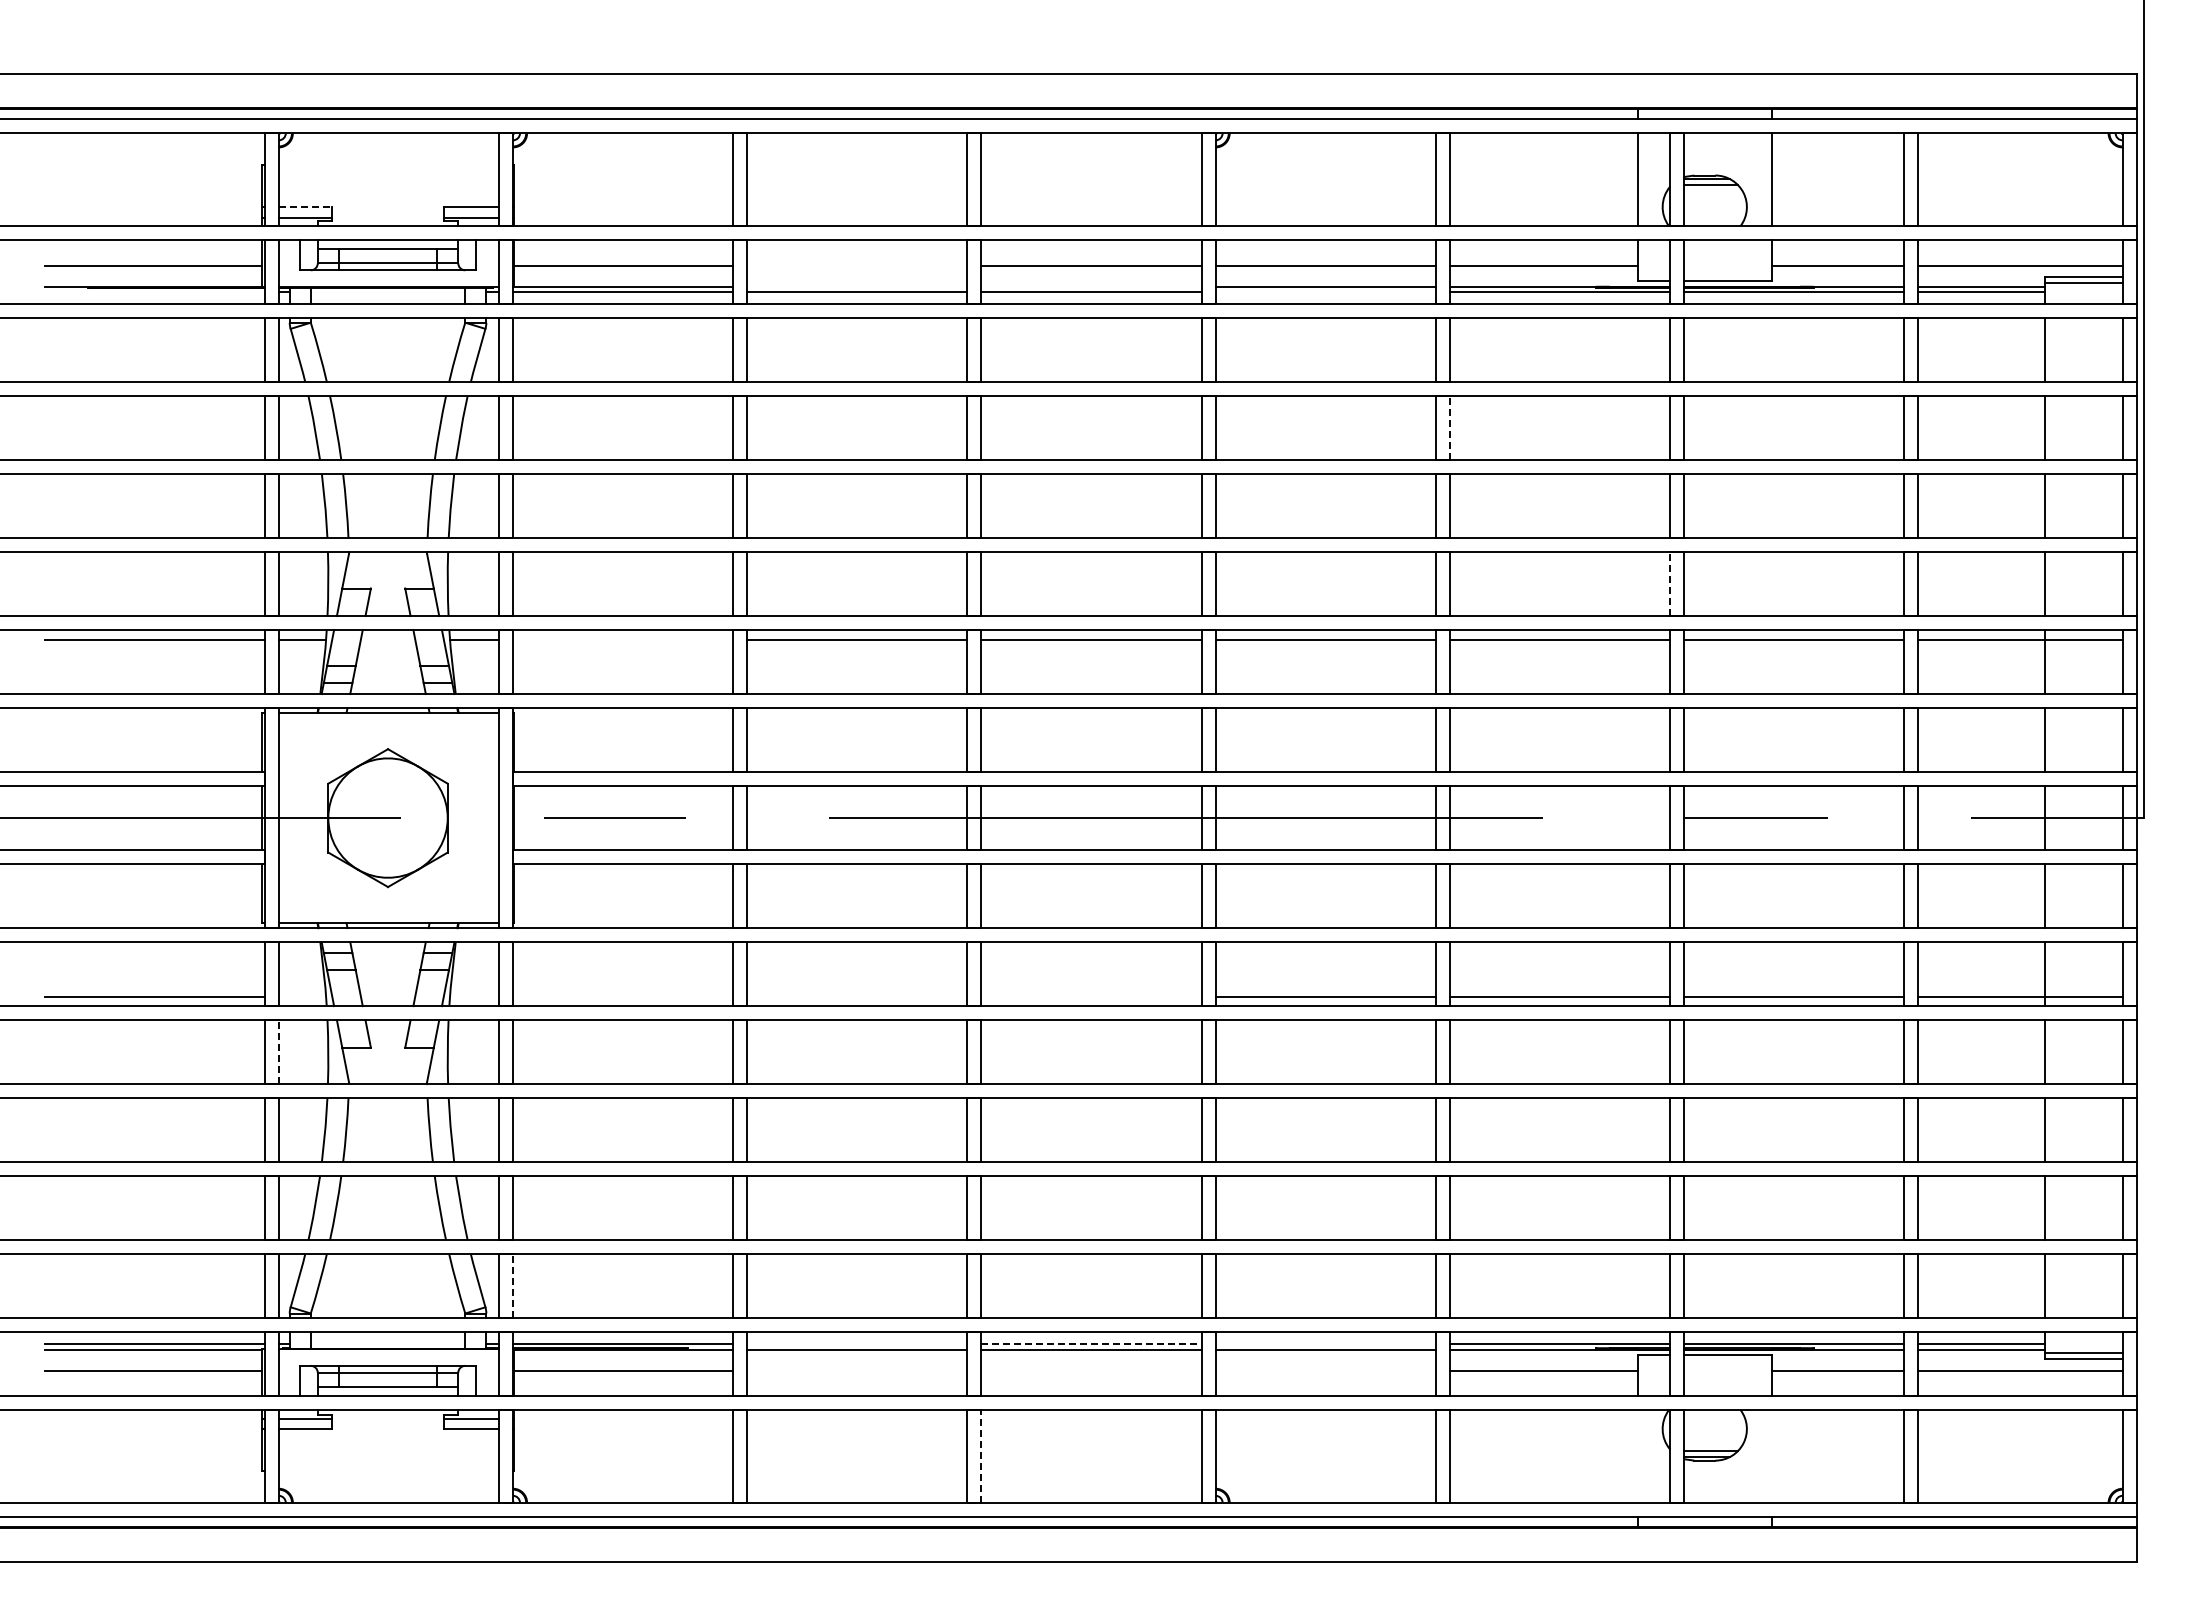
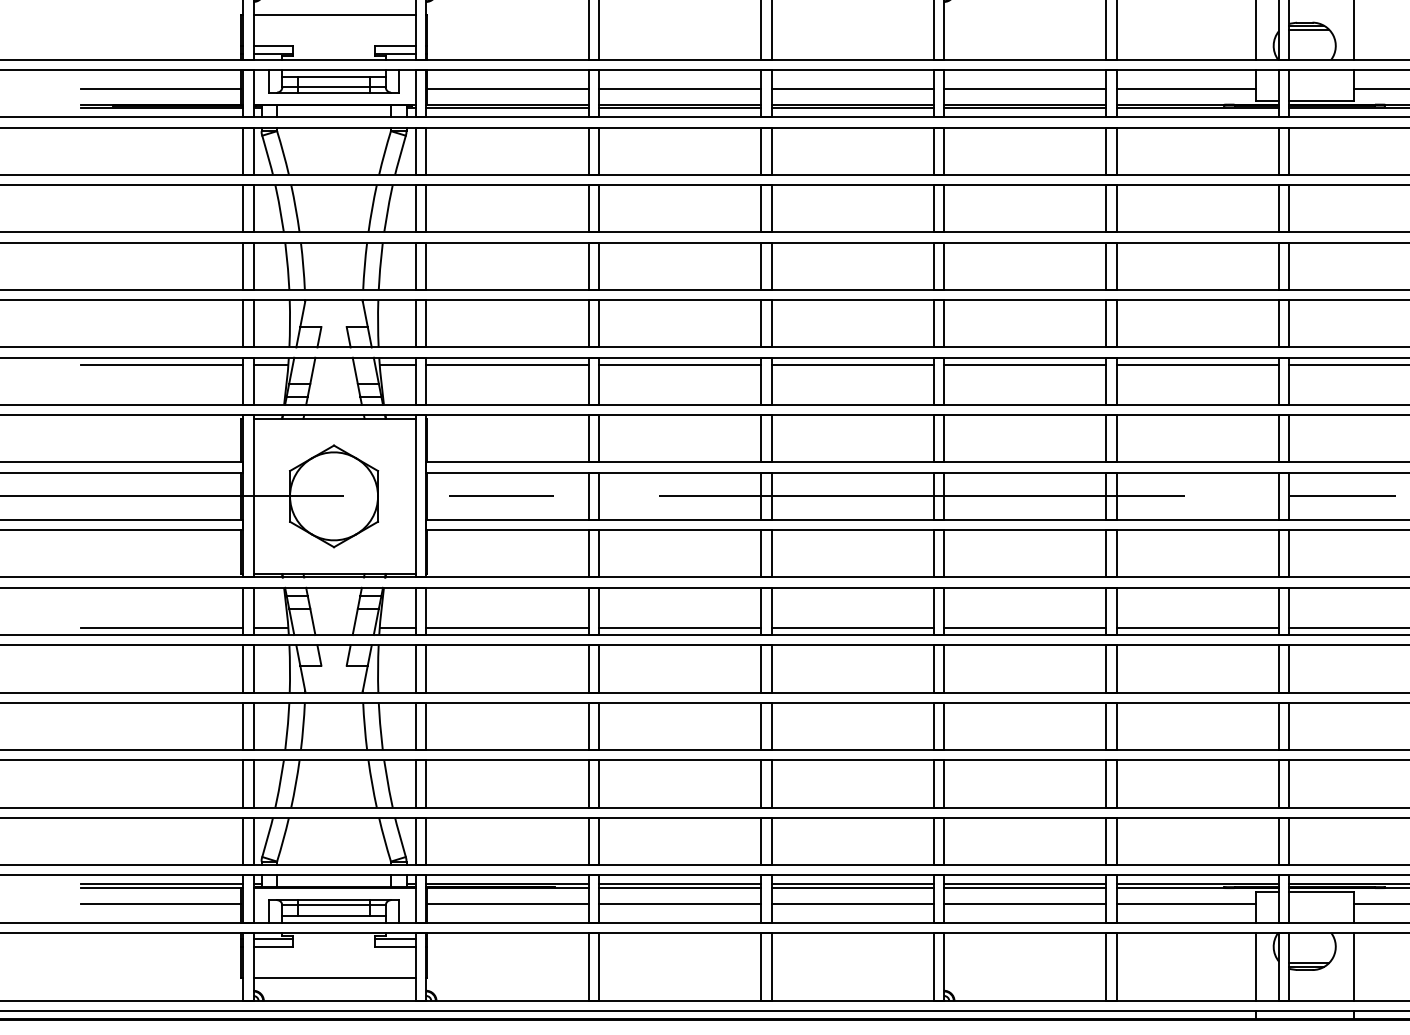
line: (388, 164) -> (334, 14), added
line: (305, 207) -> (273, 46), dashed -> solid
line: (857, 265) -> (680, 89), added
line: (857, 286) -> (680, 104), added
line: (1091, 286) -> (852, 104), added
line: (154, 291) -> (161, 108), added
line: (1325, 291) -> (1025, 108), added
line: (1449, 428) -> (1116, 209), dashed -> solid
line: (1670, 584) -> (1279, 324), dashed -> solid
line: (623, 639) -> (507, 364), added
line: (302, 996) -> (270, 627), added
line: (474, 996) -> (397, 627), added
line: (623, 996) -> (507, 627), added
line: (857, 996) -> (680, 627), added
line: (1091, 996) -> (852, 627), added
line: (278, 1052) -> (253, 669), dashed -> solid
line: (513, 1286) -> (426, 841), dashed -> solid
line: (857, 1344) -> (680, 884), added
line: (1092, 1344) -> (853, 884), dashed -> solid
line: (1325, 1344) -> (1025, 884), added
line: (857, 1370) -> (680, 903), added
line: (1091, 1370) -> (852, 903), added
line: (1325, 1370) -> (1025, 903), added
line: (981, 1456) -> (771, 967), dashed -> solid
line: (1638, 1456) -> (1255, 967), added
line: (1771, 1456) -> (1353, 967), added
line: (388, 1471) -> (334, 978), added

